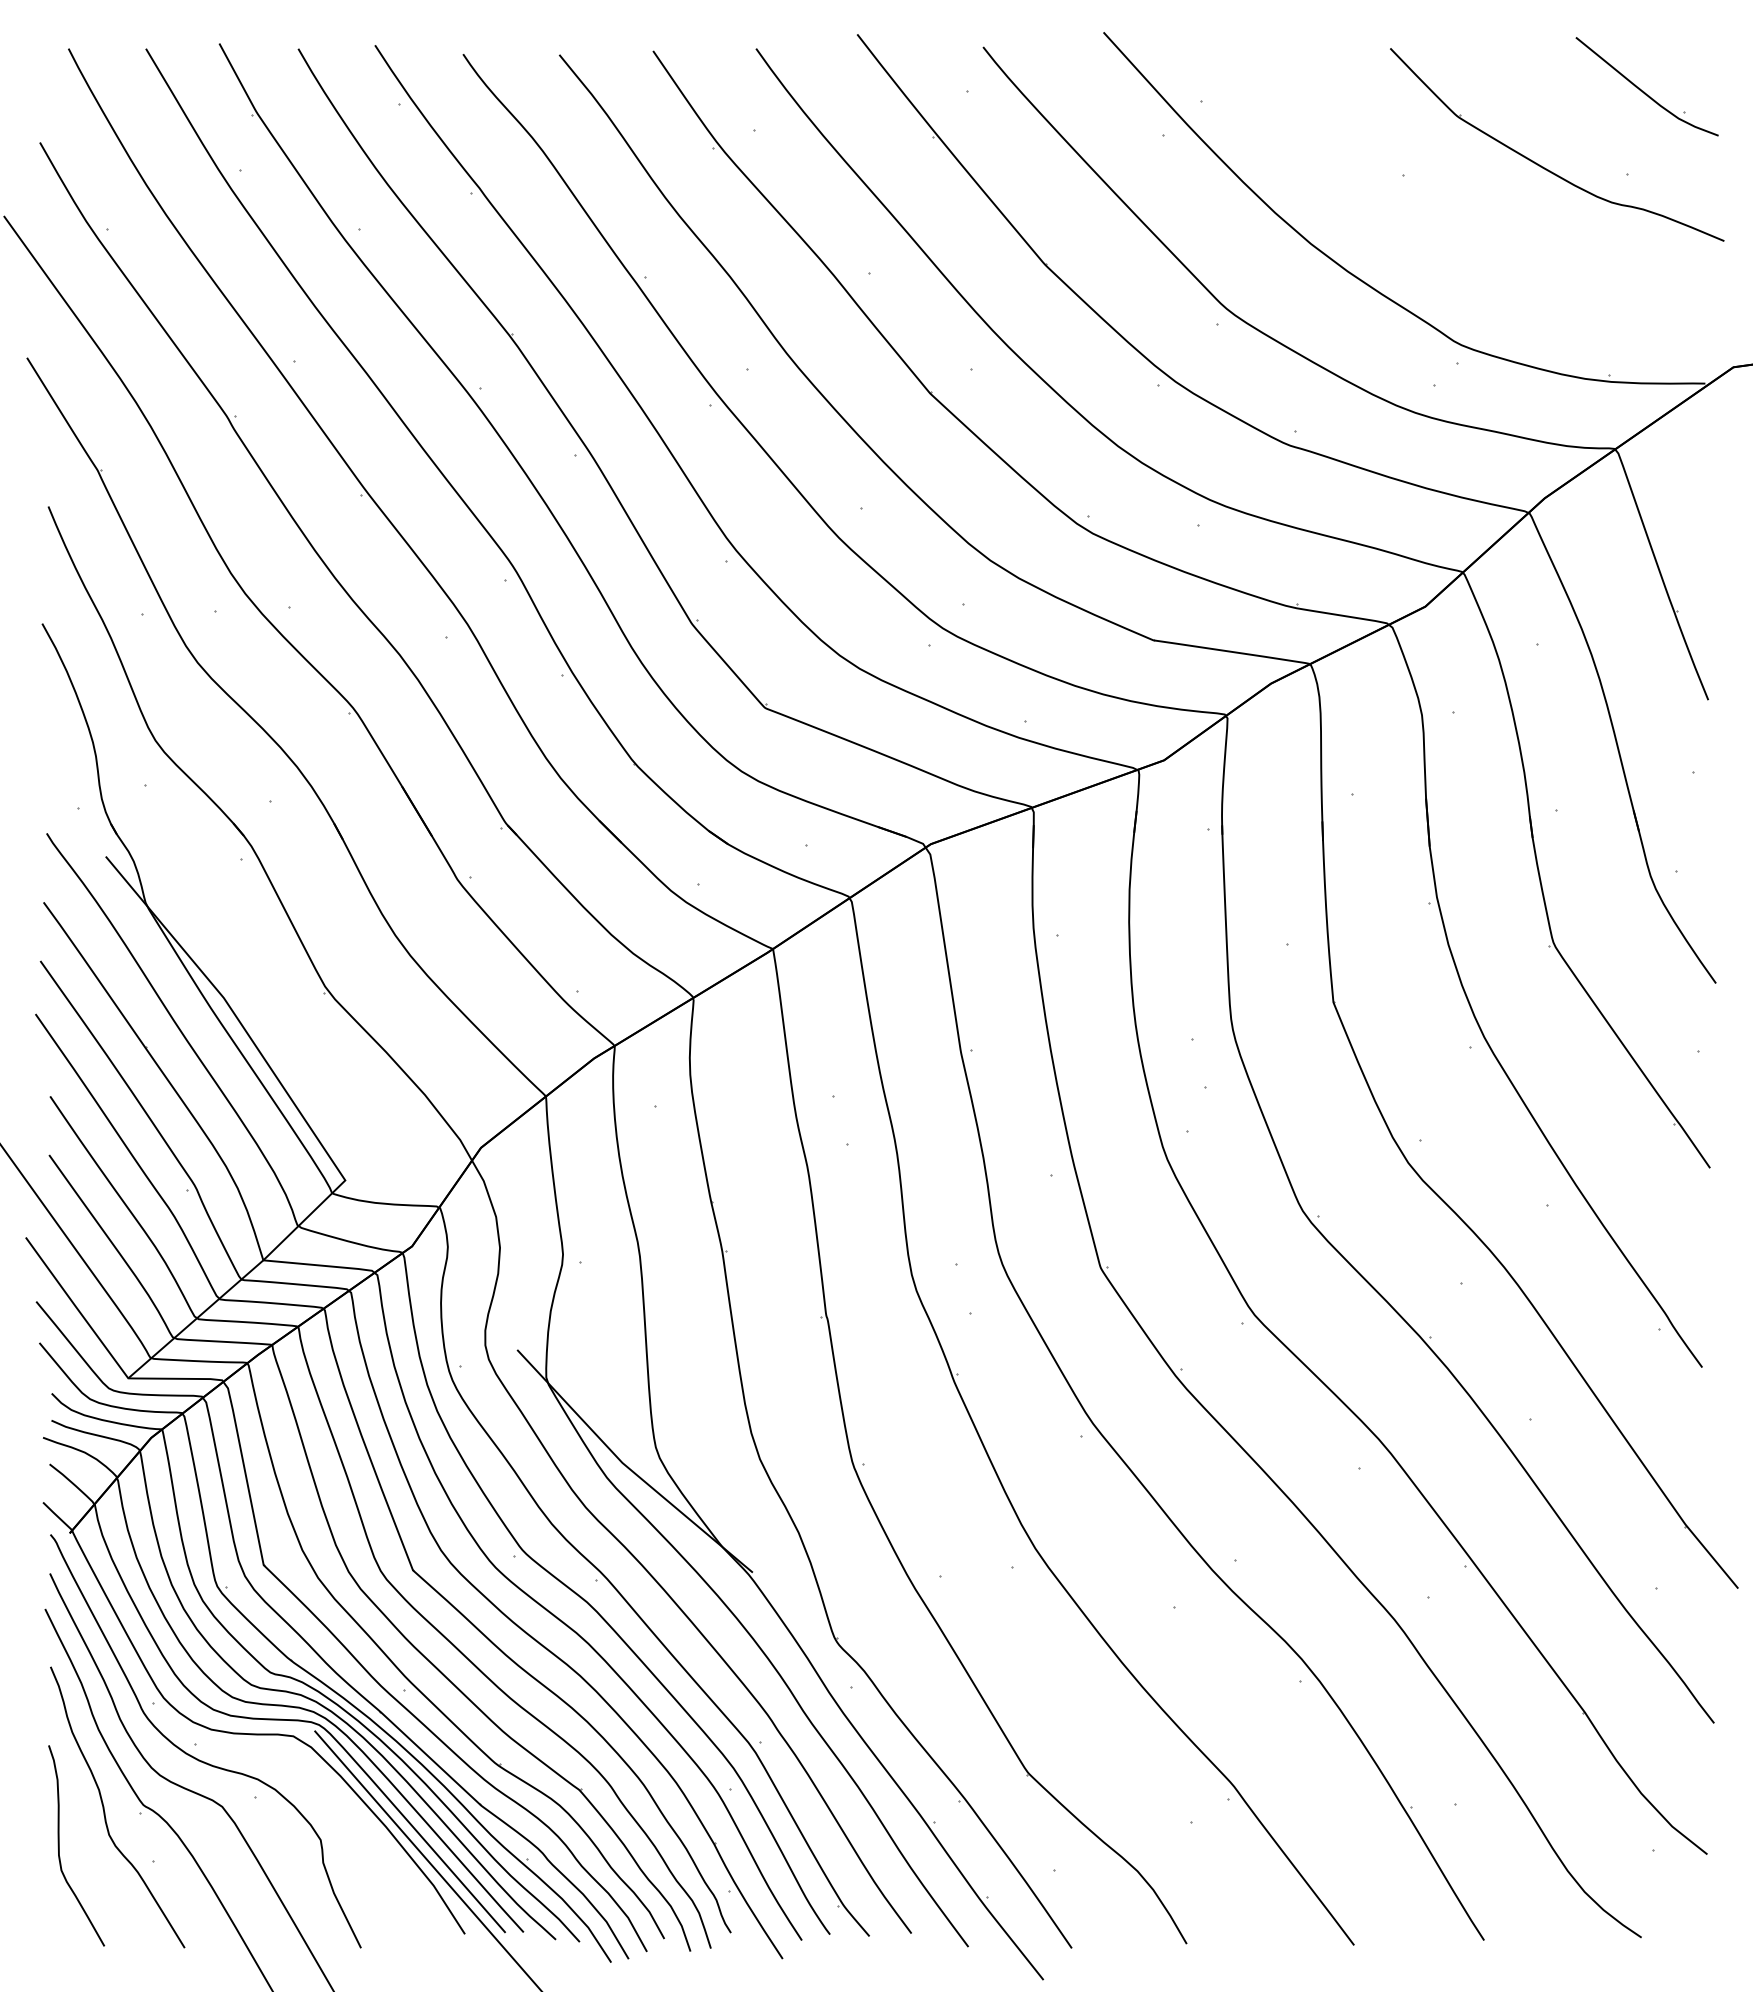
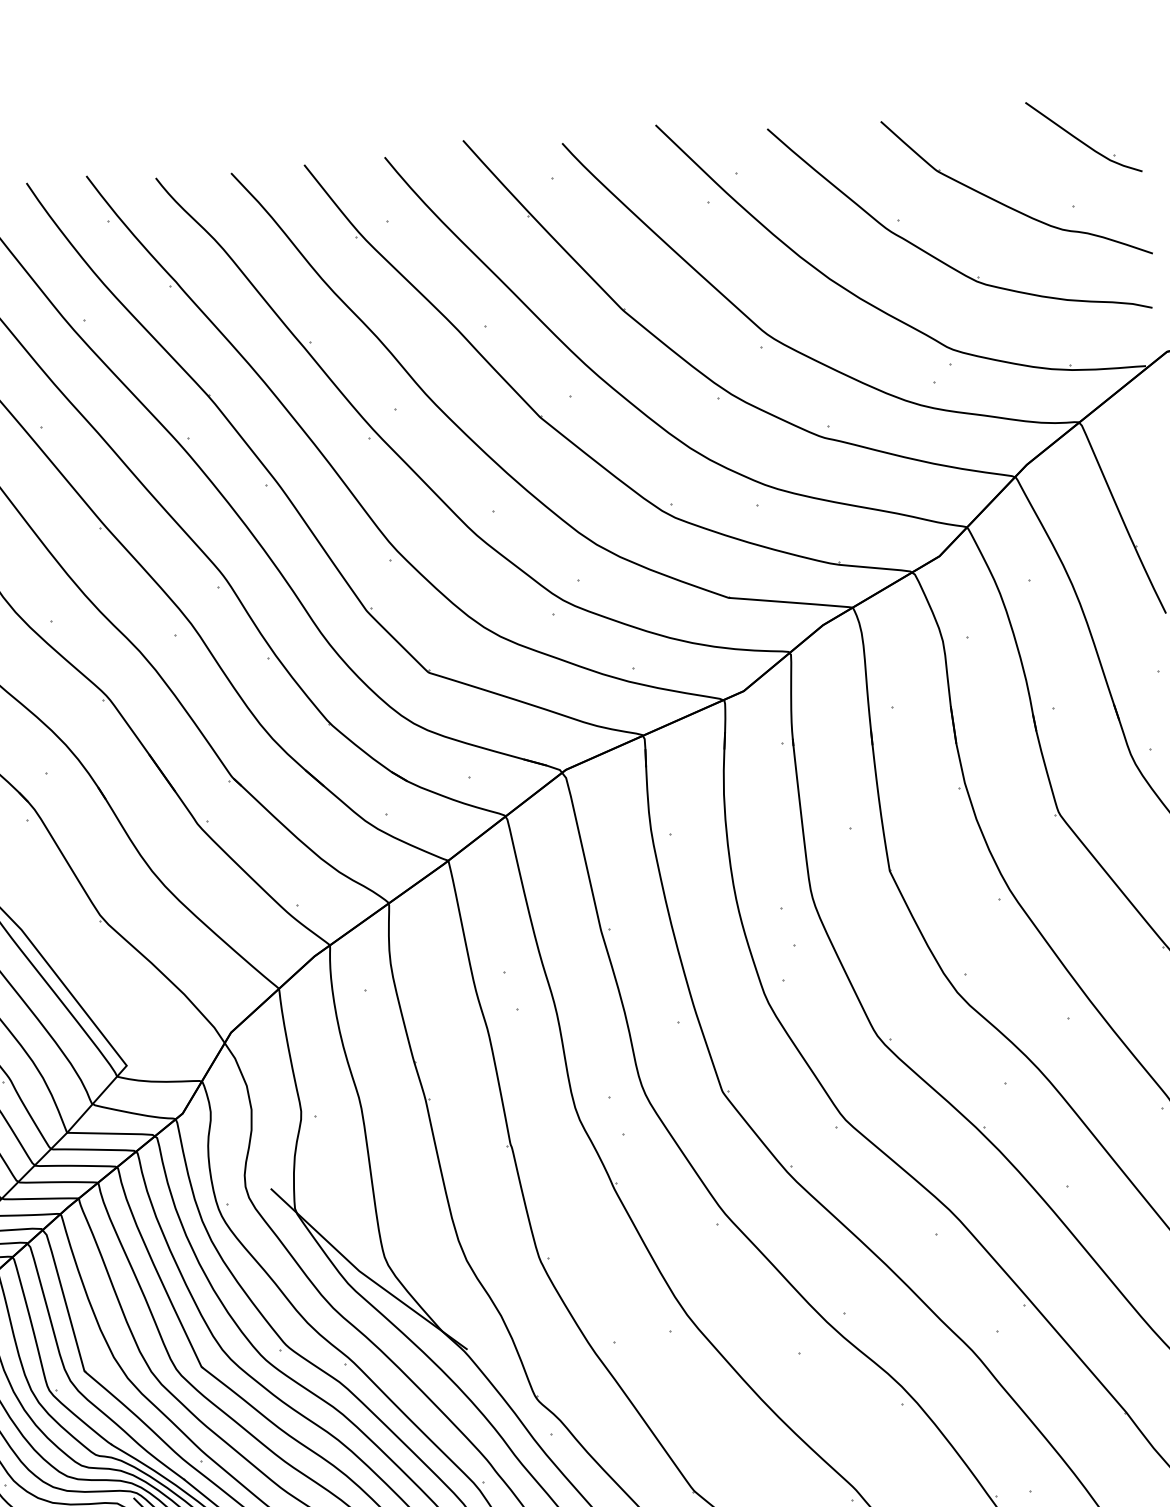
part: (1447, 225) -> (935, 256), added

